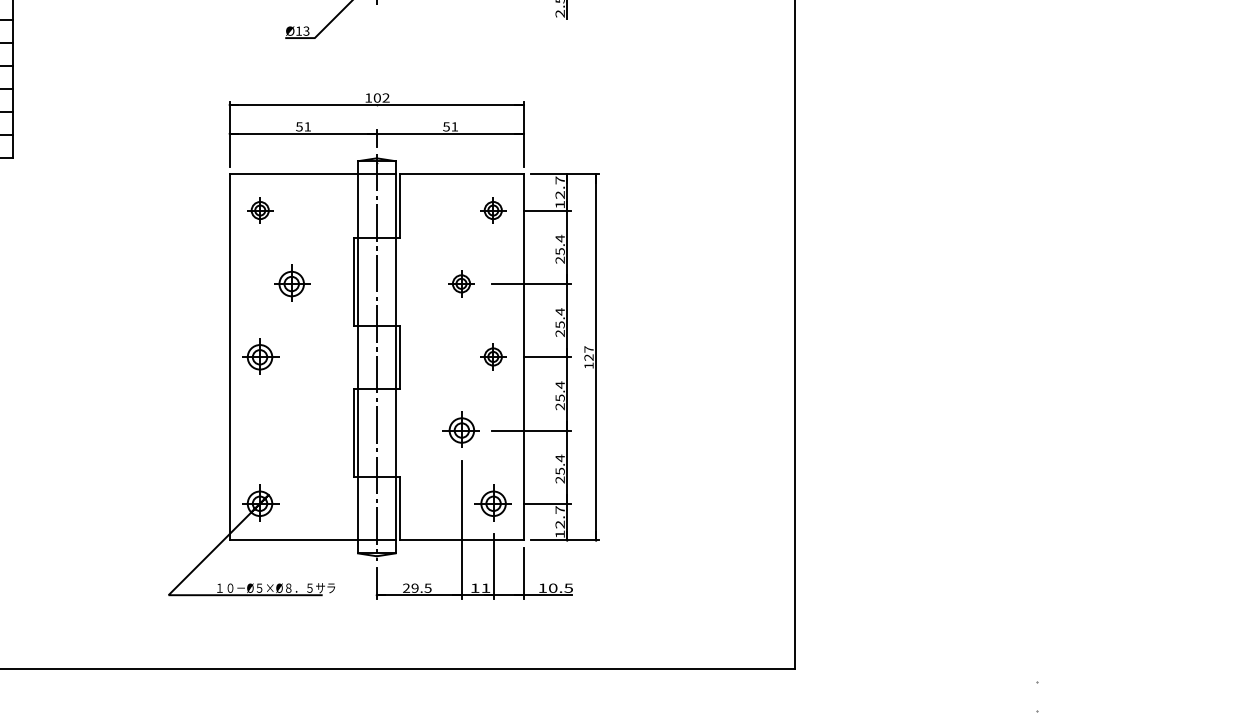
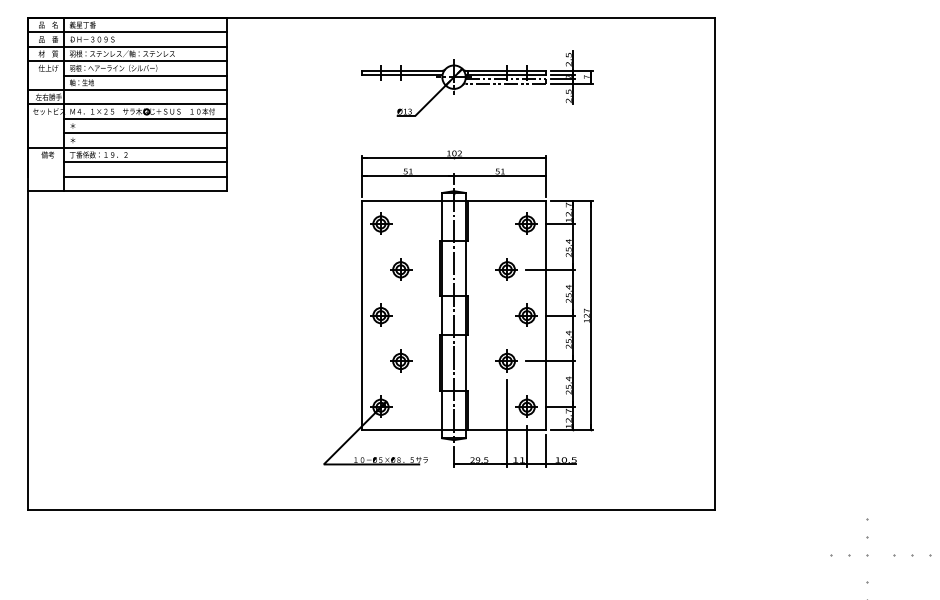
part: (260, 209) -> (381, 223), size x1.43
part: (492, 209) -> (526, 223), size x1.43
part: (460, 283) -> (506, 269), size x1.43
part: (492, 355) -> (526, 314), size x1.43
part: (292, 429) -> (401, 360), added

